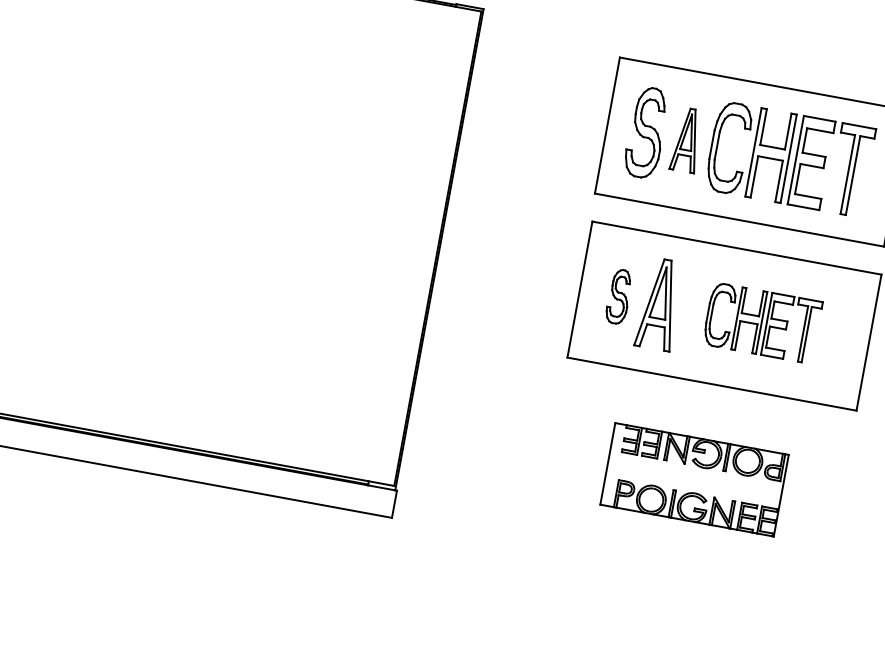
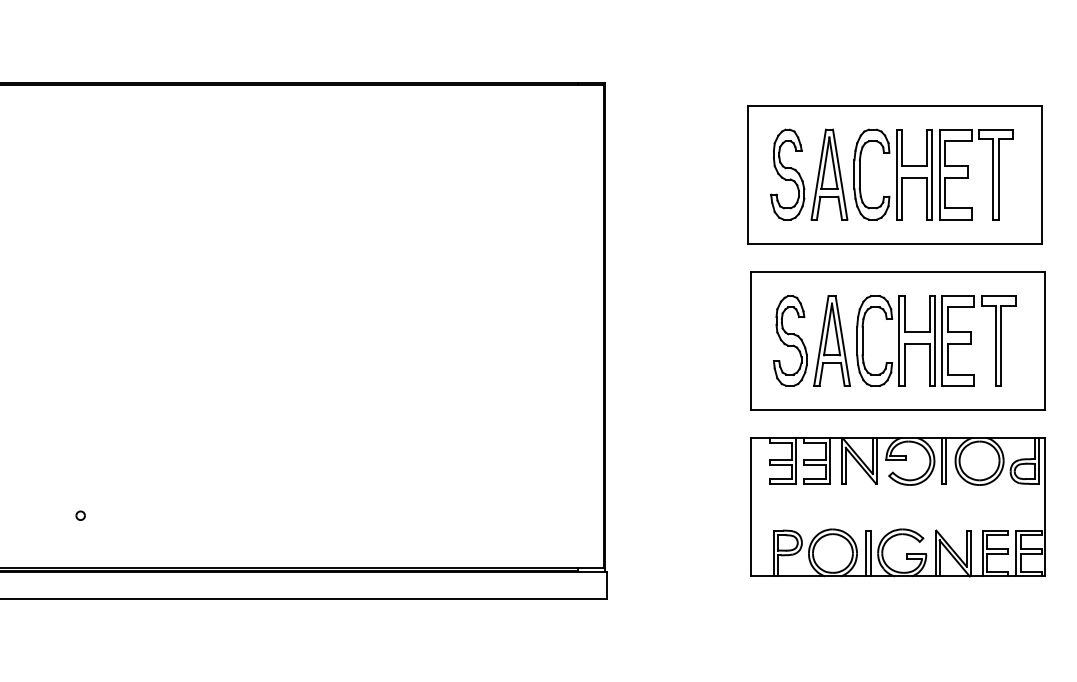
part: (687, 140) -> (829, 174), size x1.43
part: (619, 296) -> (790, 340), size x1.67
part: (762, 322) -> (936, 340), size x1.43
part: (694, 479) -> (897, 507), size x1.67

